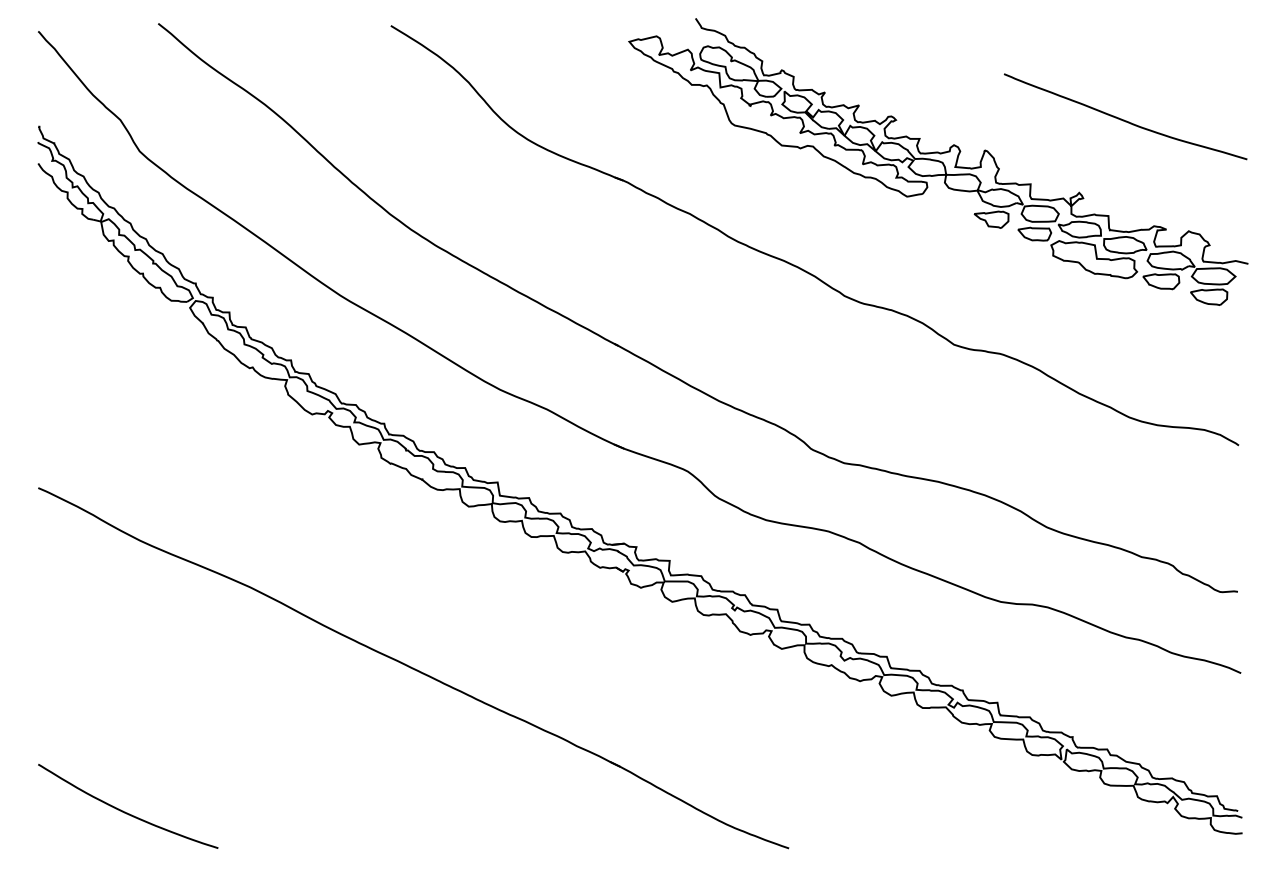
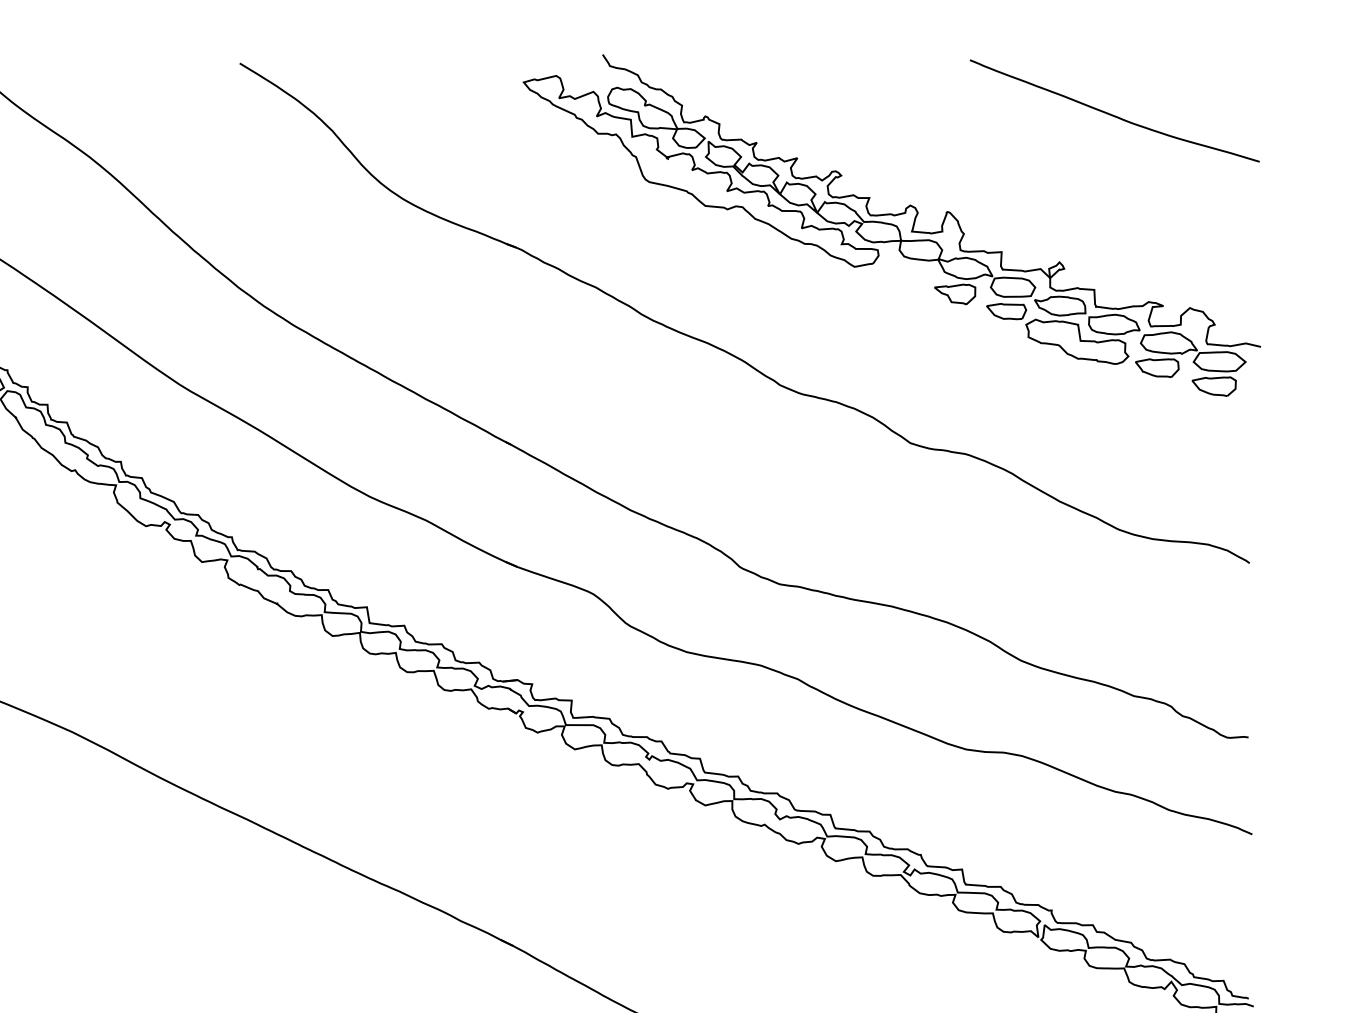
curve: (1124, 119) -> (1113, 114), moved

